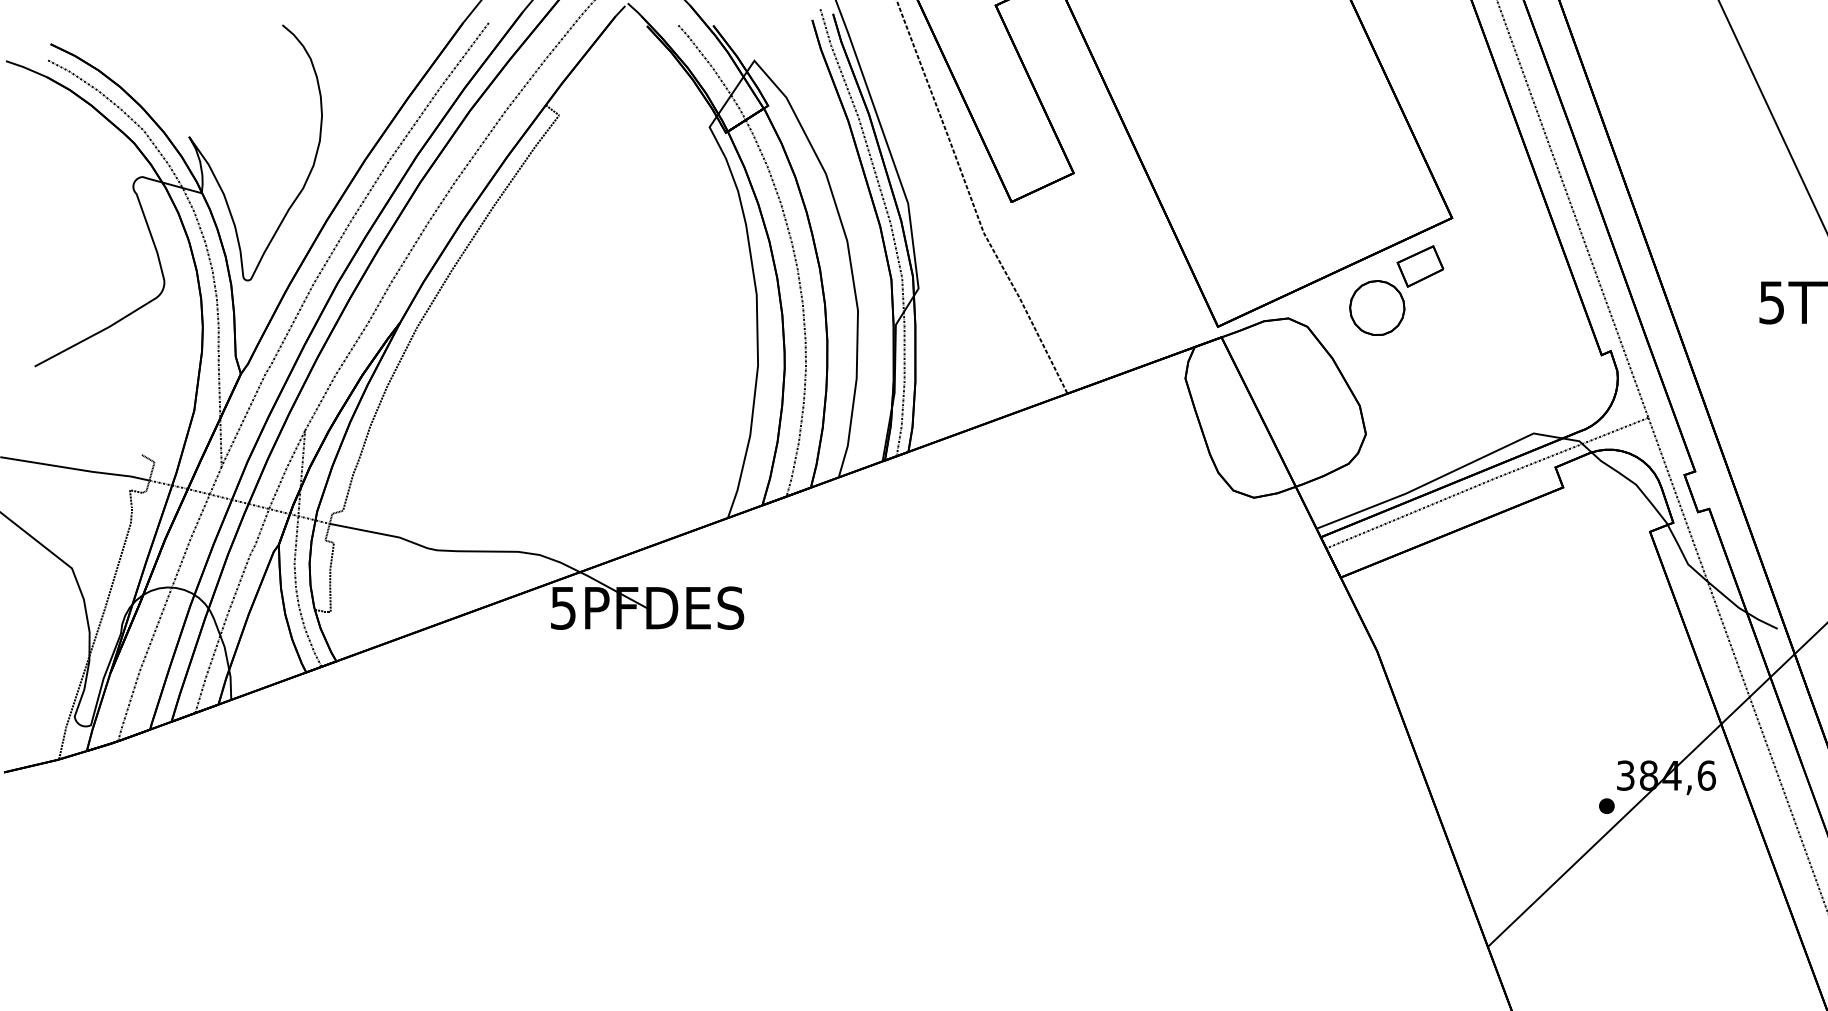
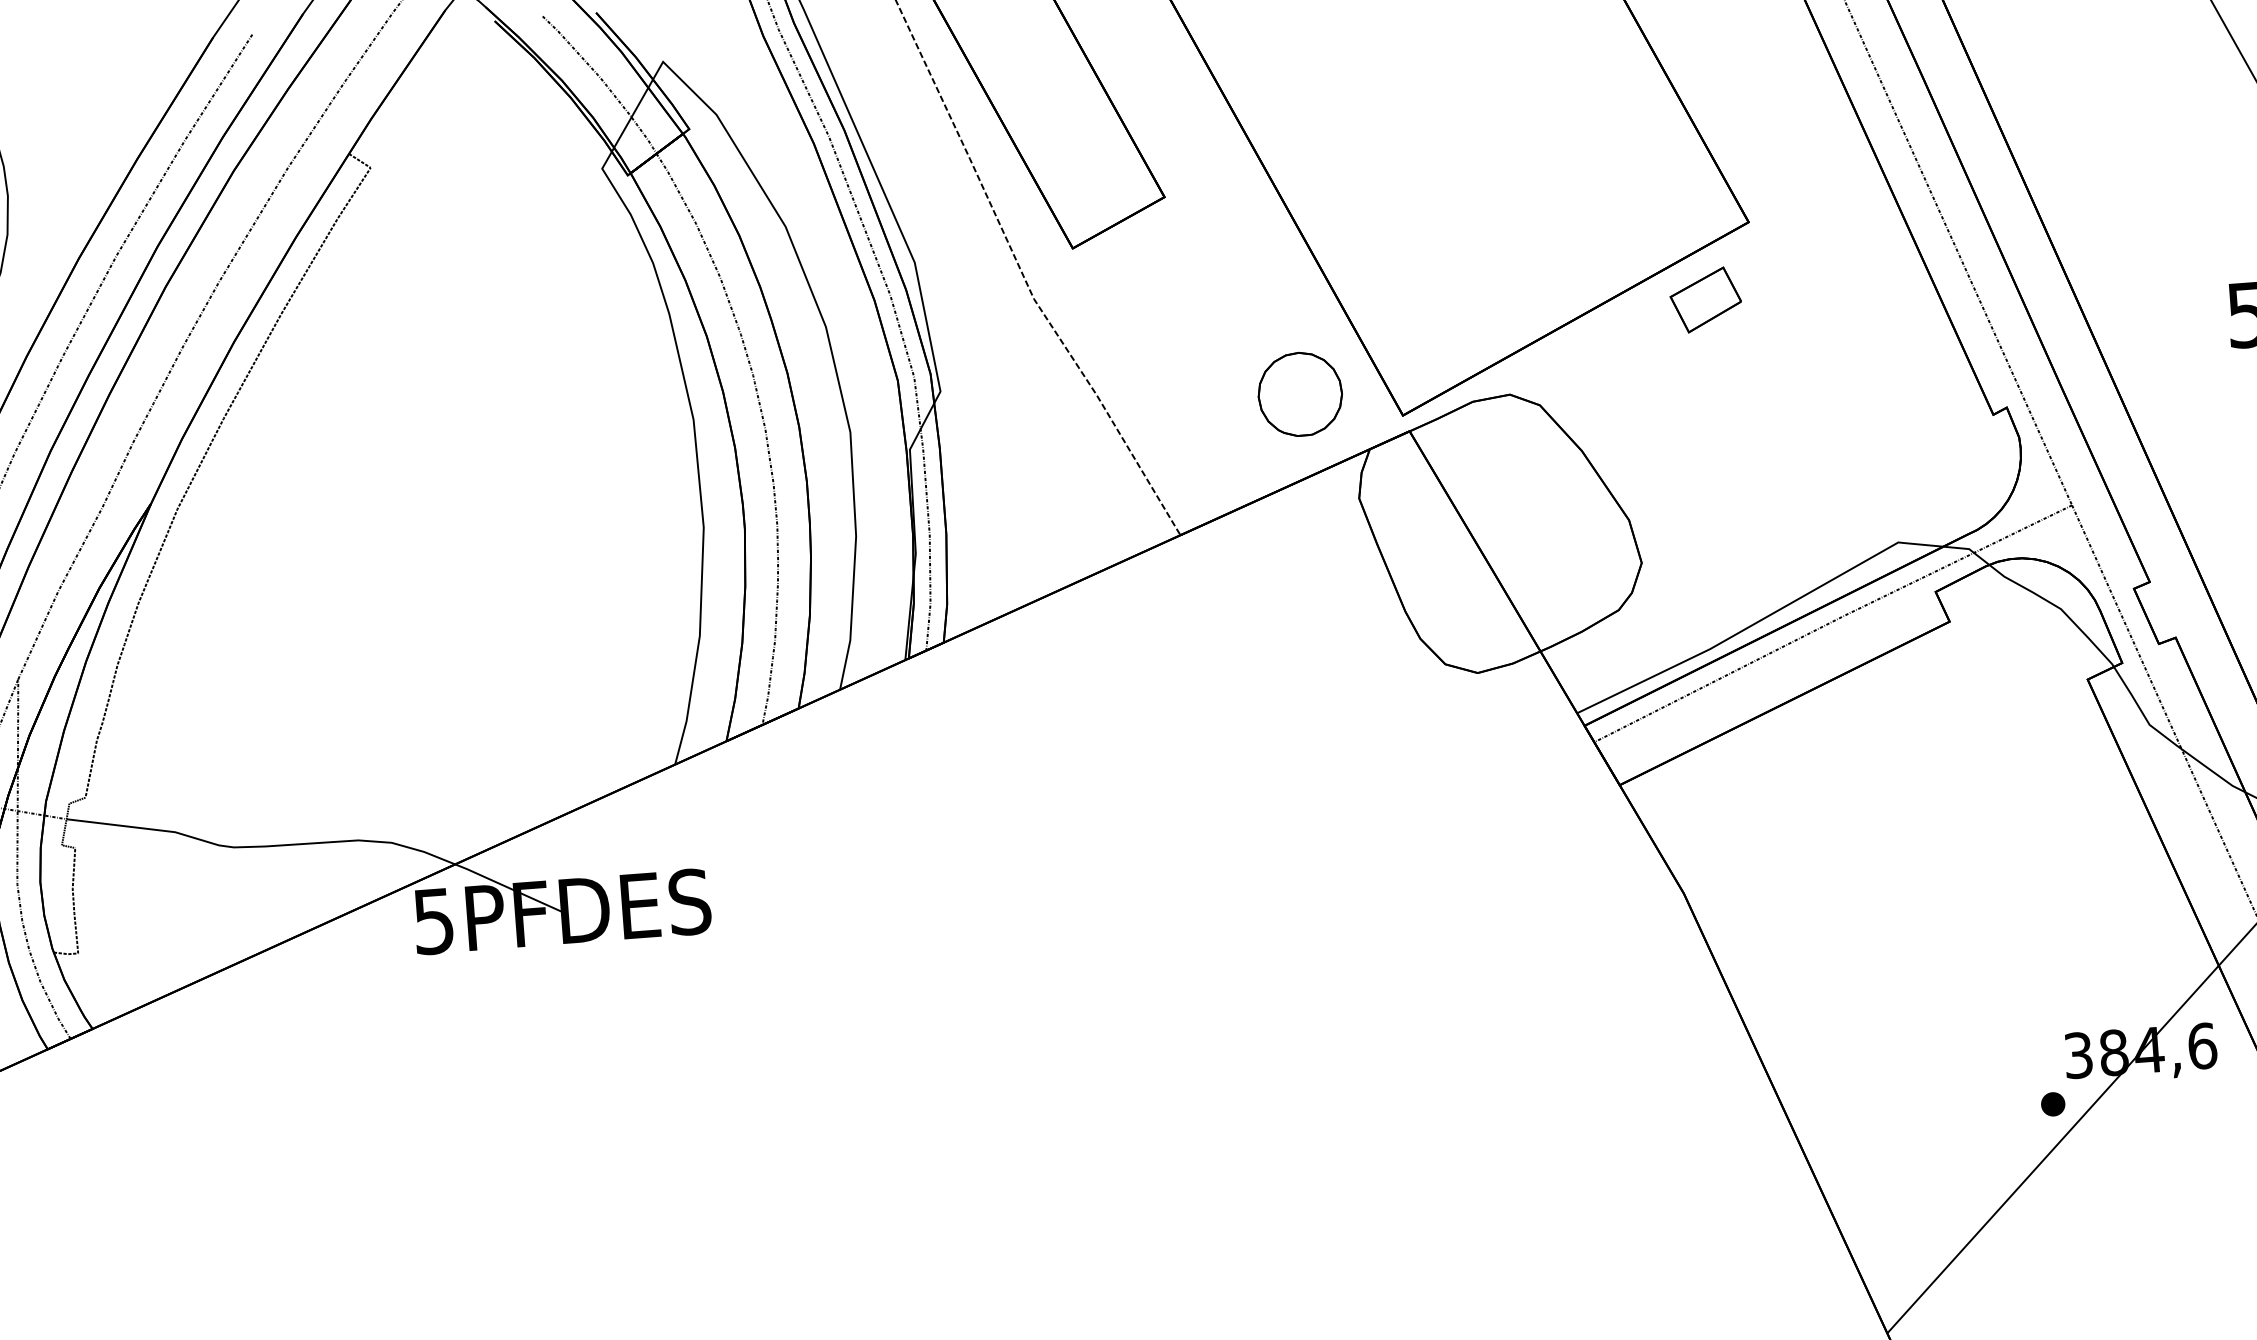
part: (1377, 307) -> (1300, 393), moved

